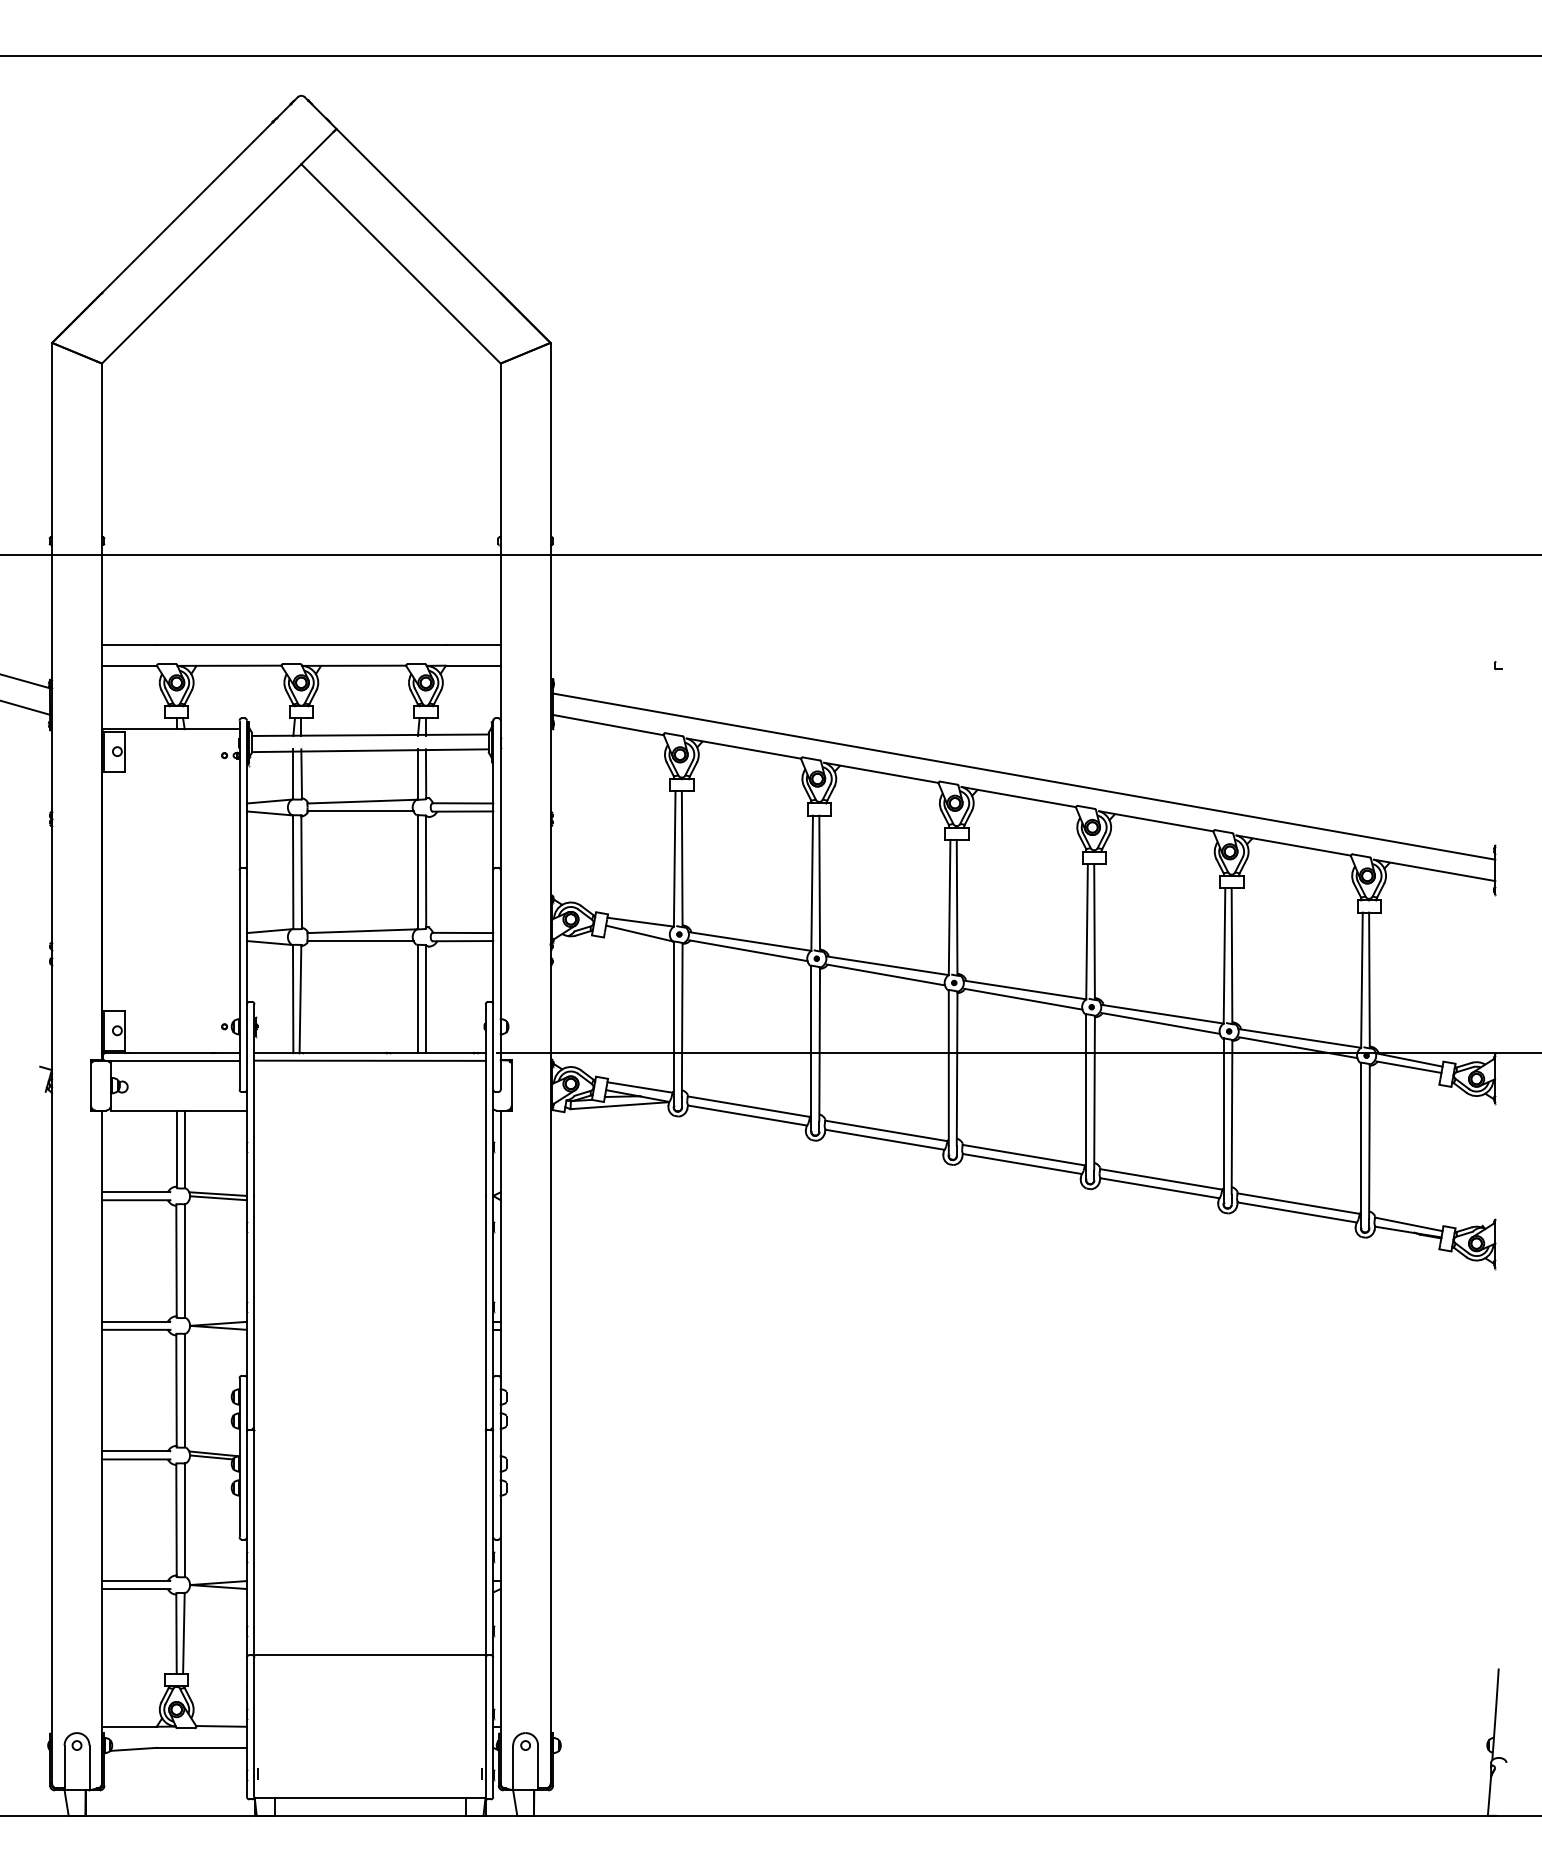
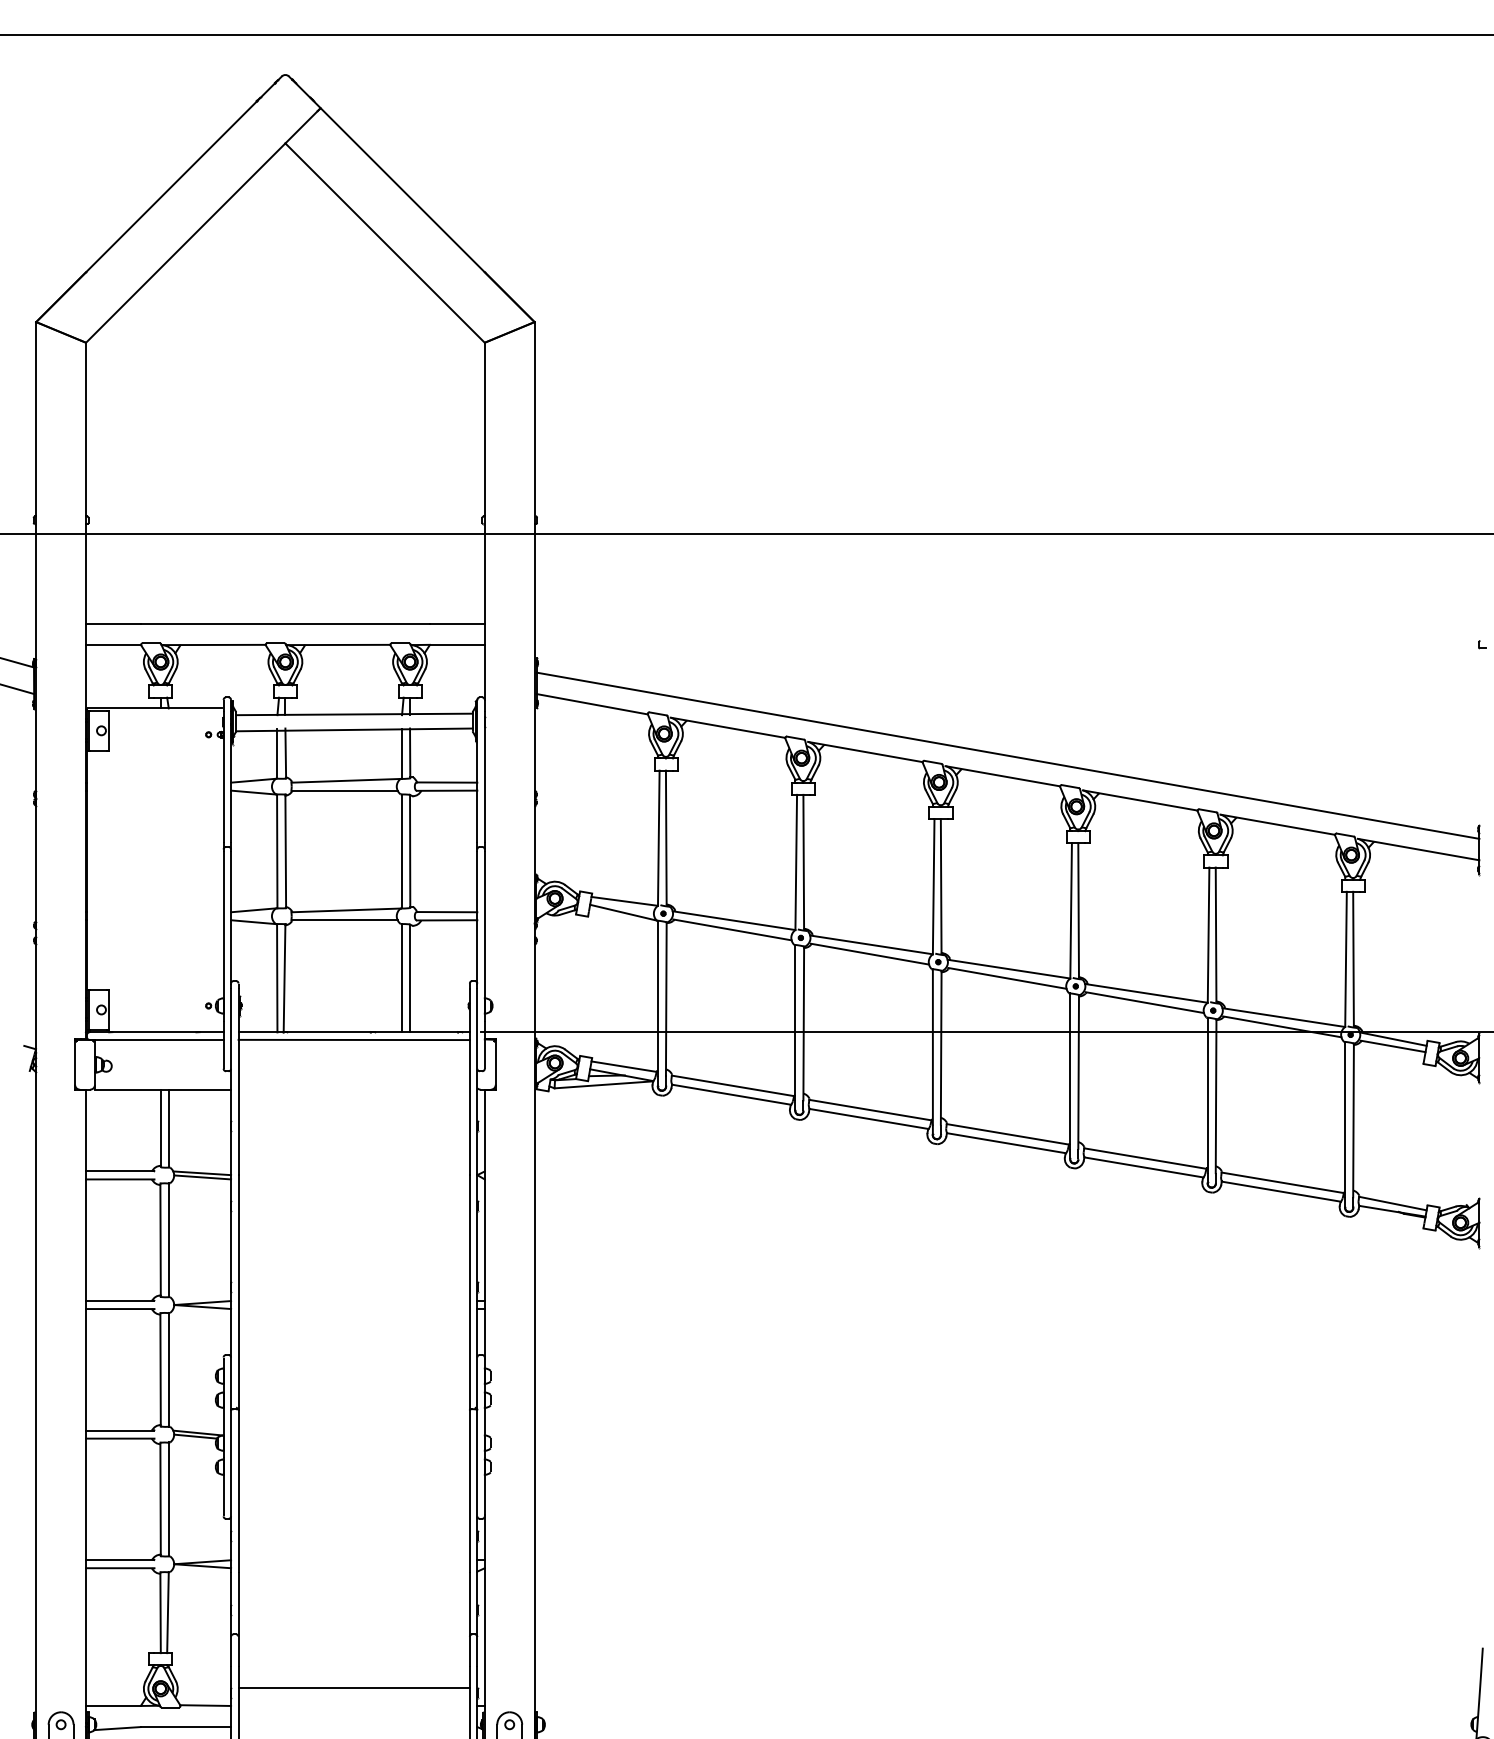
line: (369, 1654) -> (353, 1687), moved

